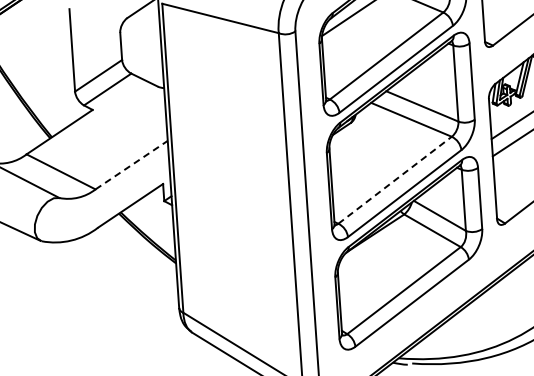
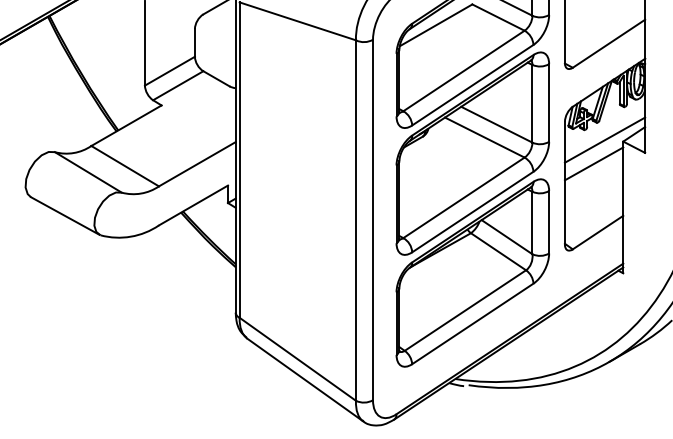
line: (131, 164) -> (197, 163), dashed -> solid
line: (394, 179) -> (463, 197), dashed -> solid

